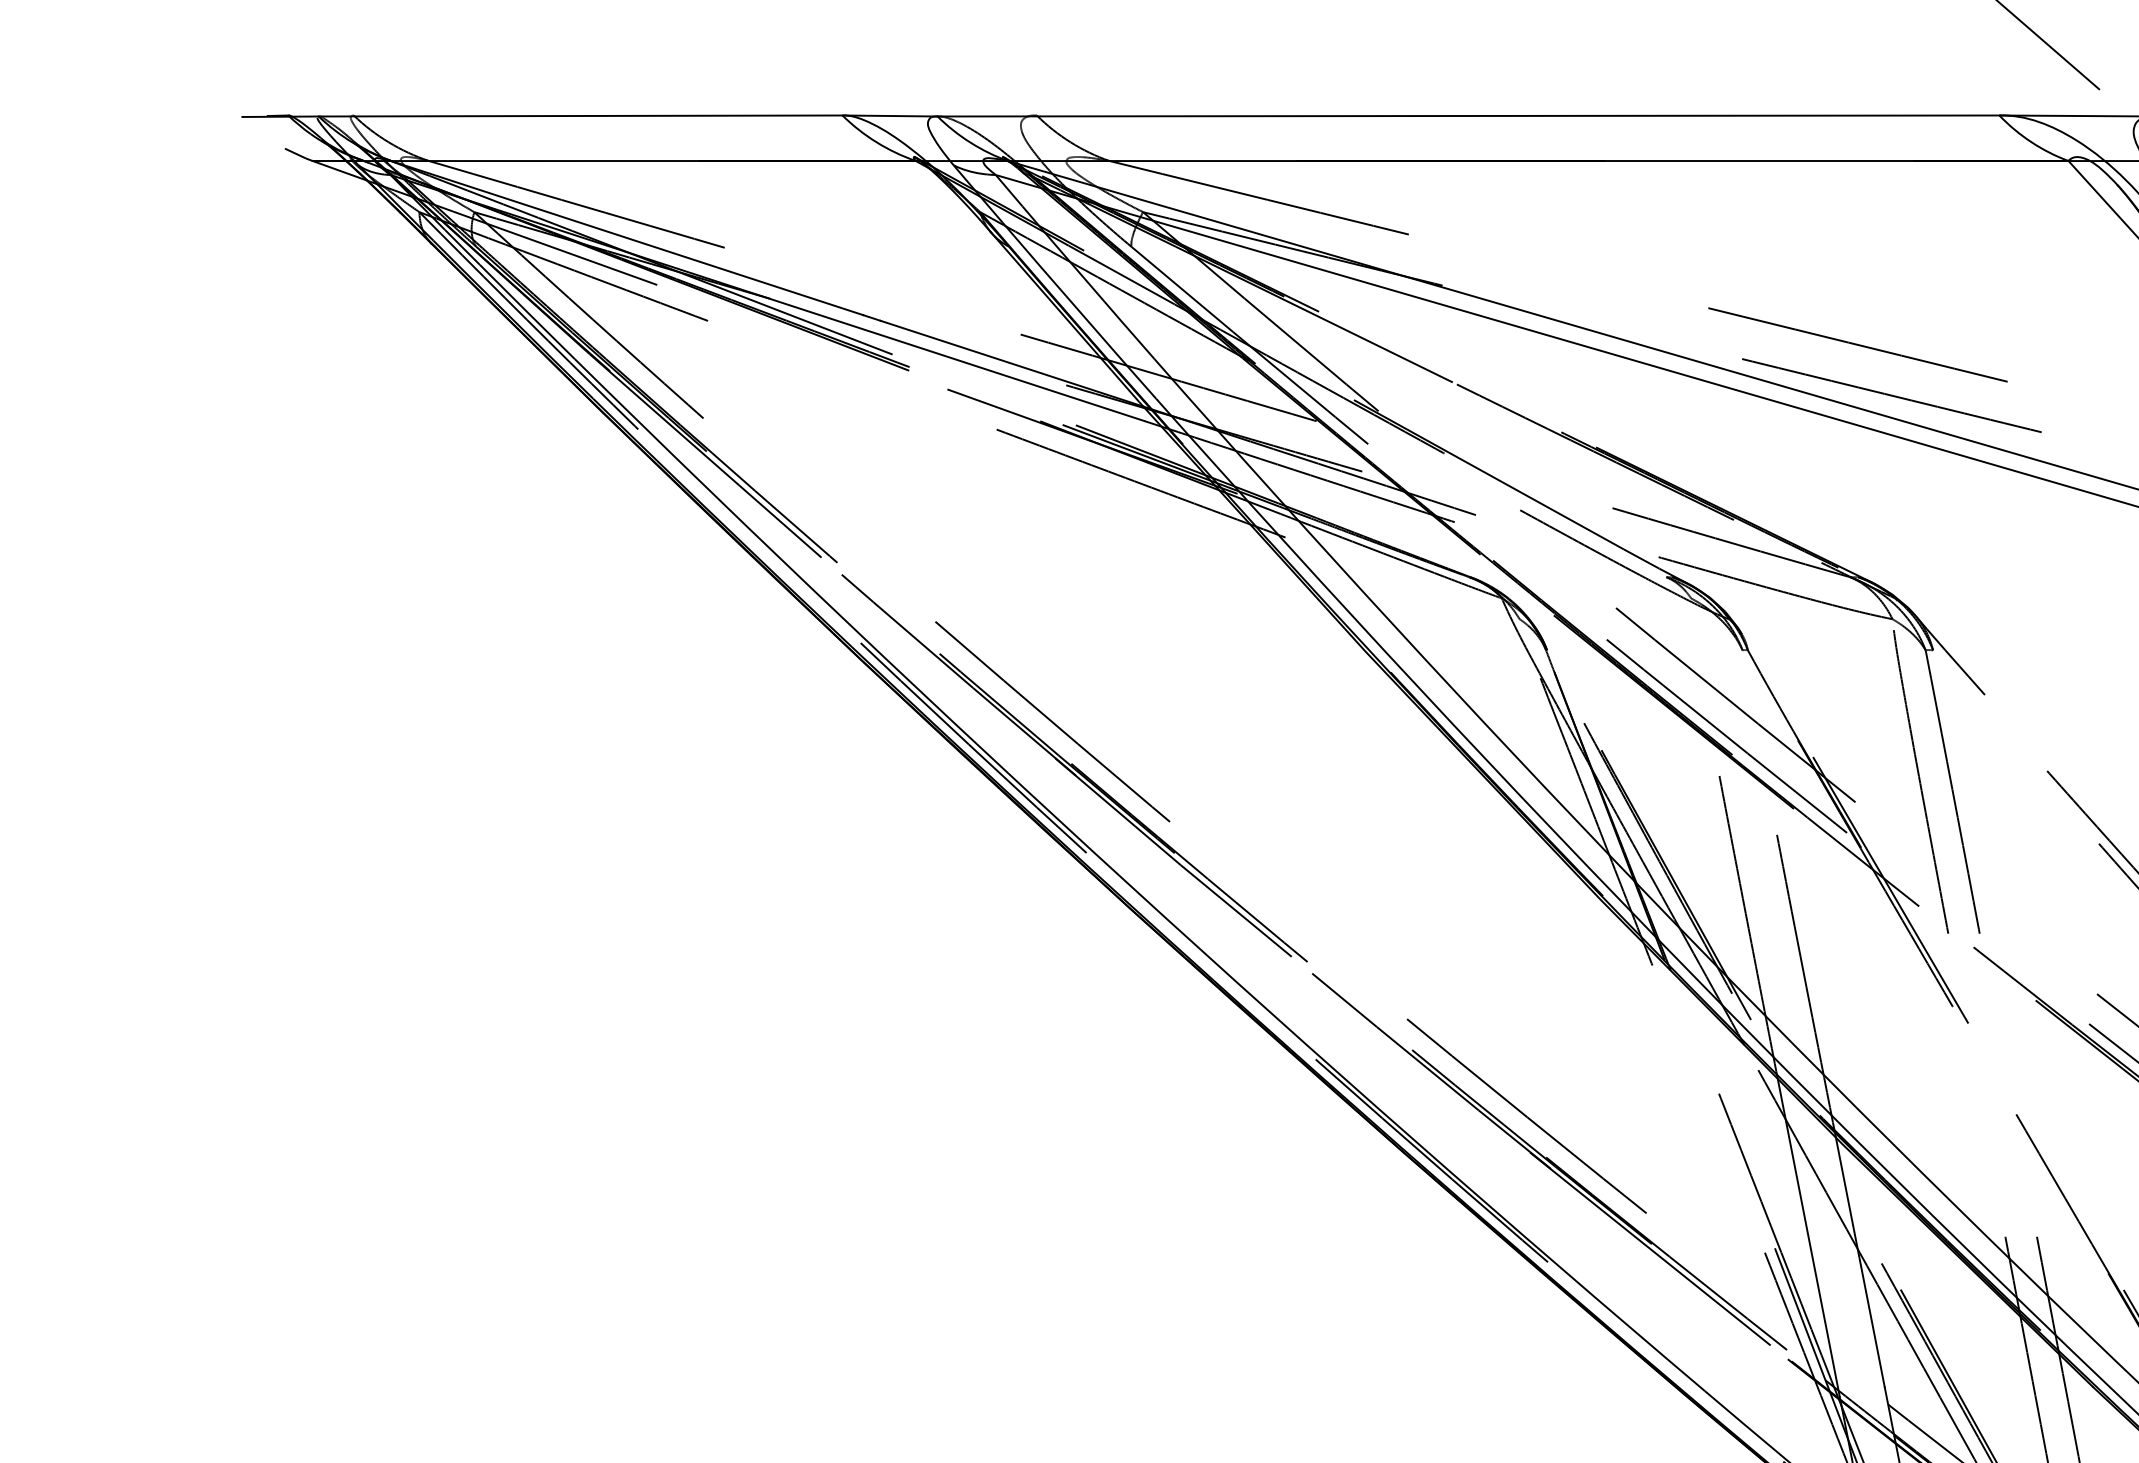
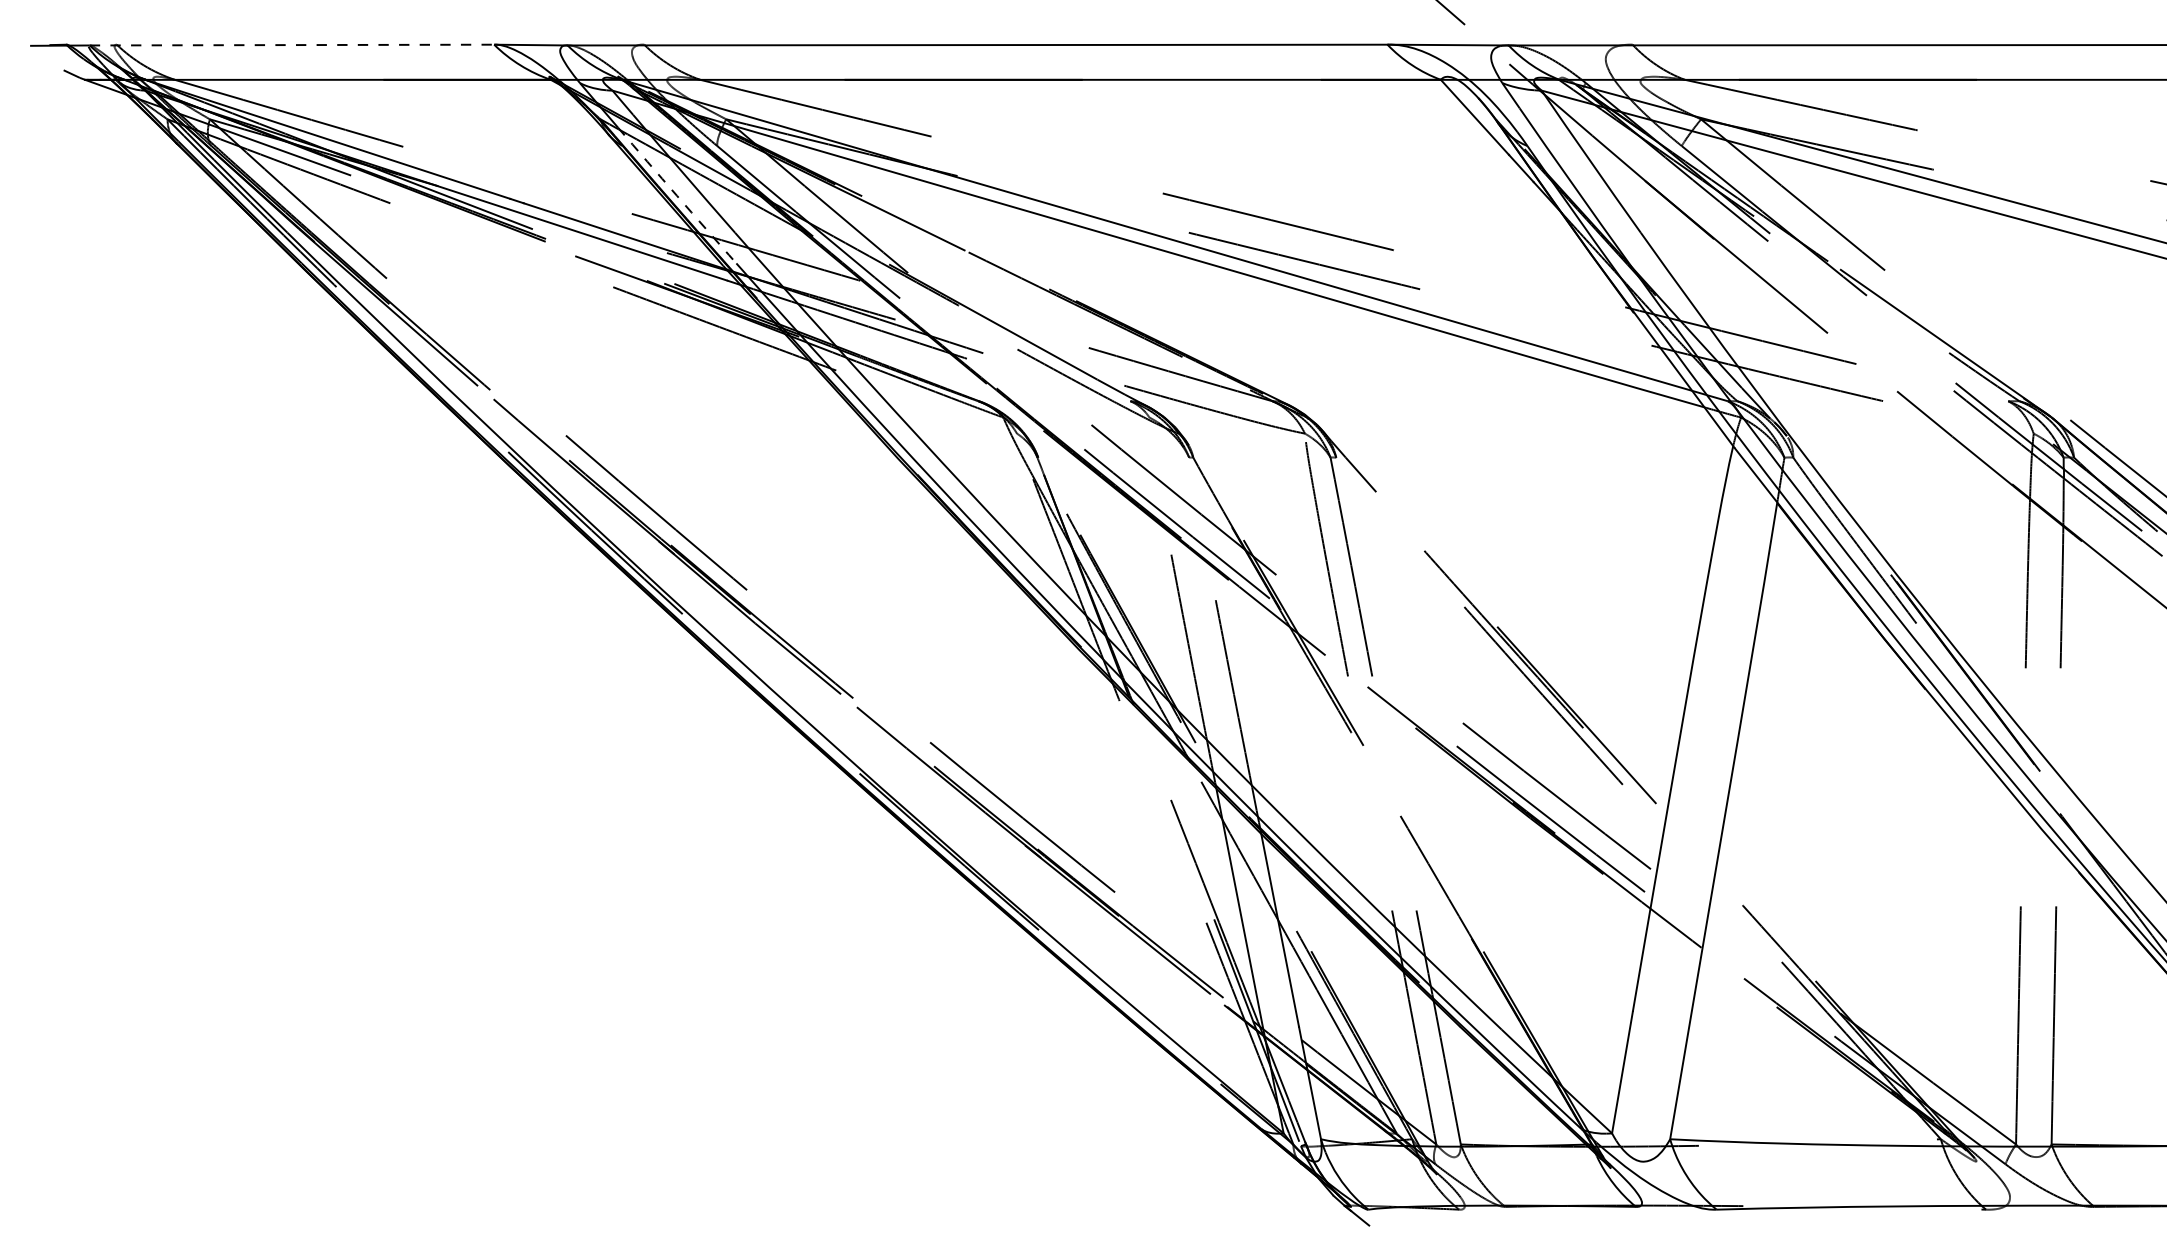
line: (581, 116) -> (292, 45), solid -> dashed
arc: (1078, 310) -> (676, 195), solid -> dashed

